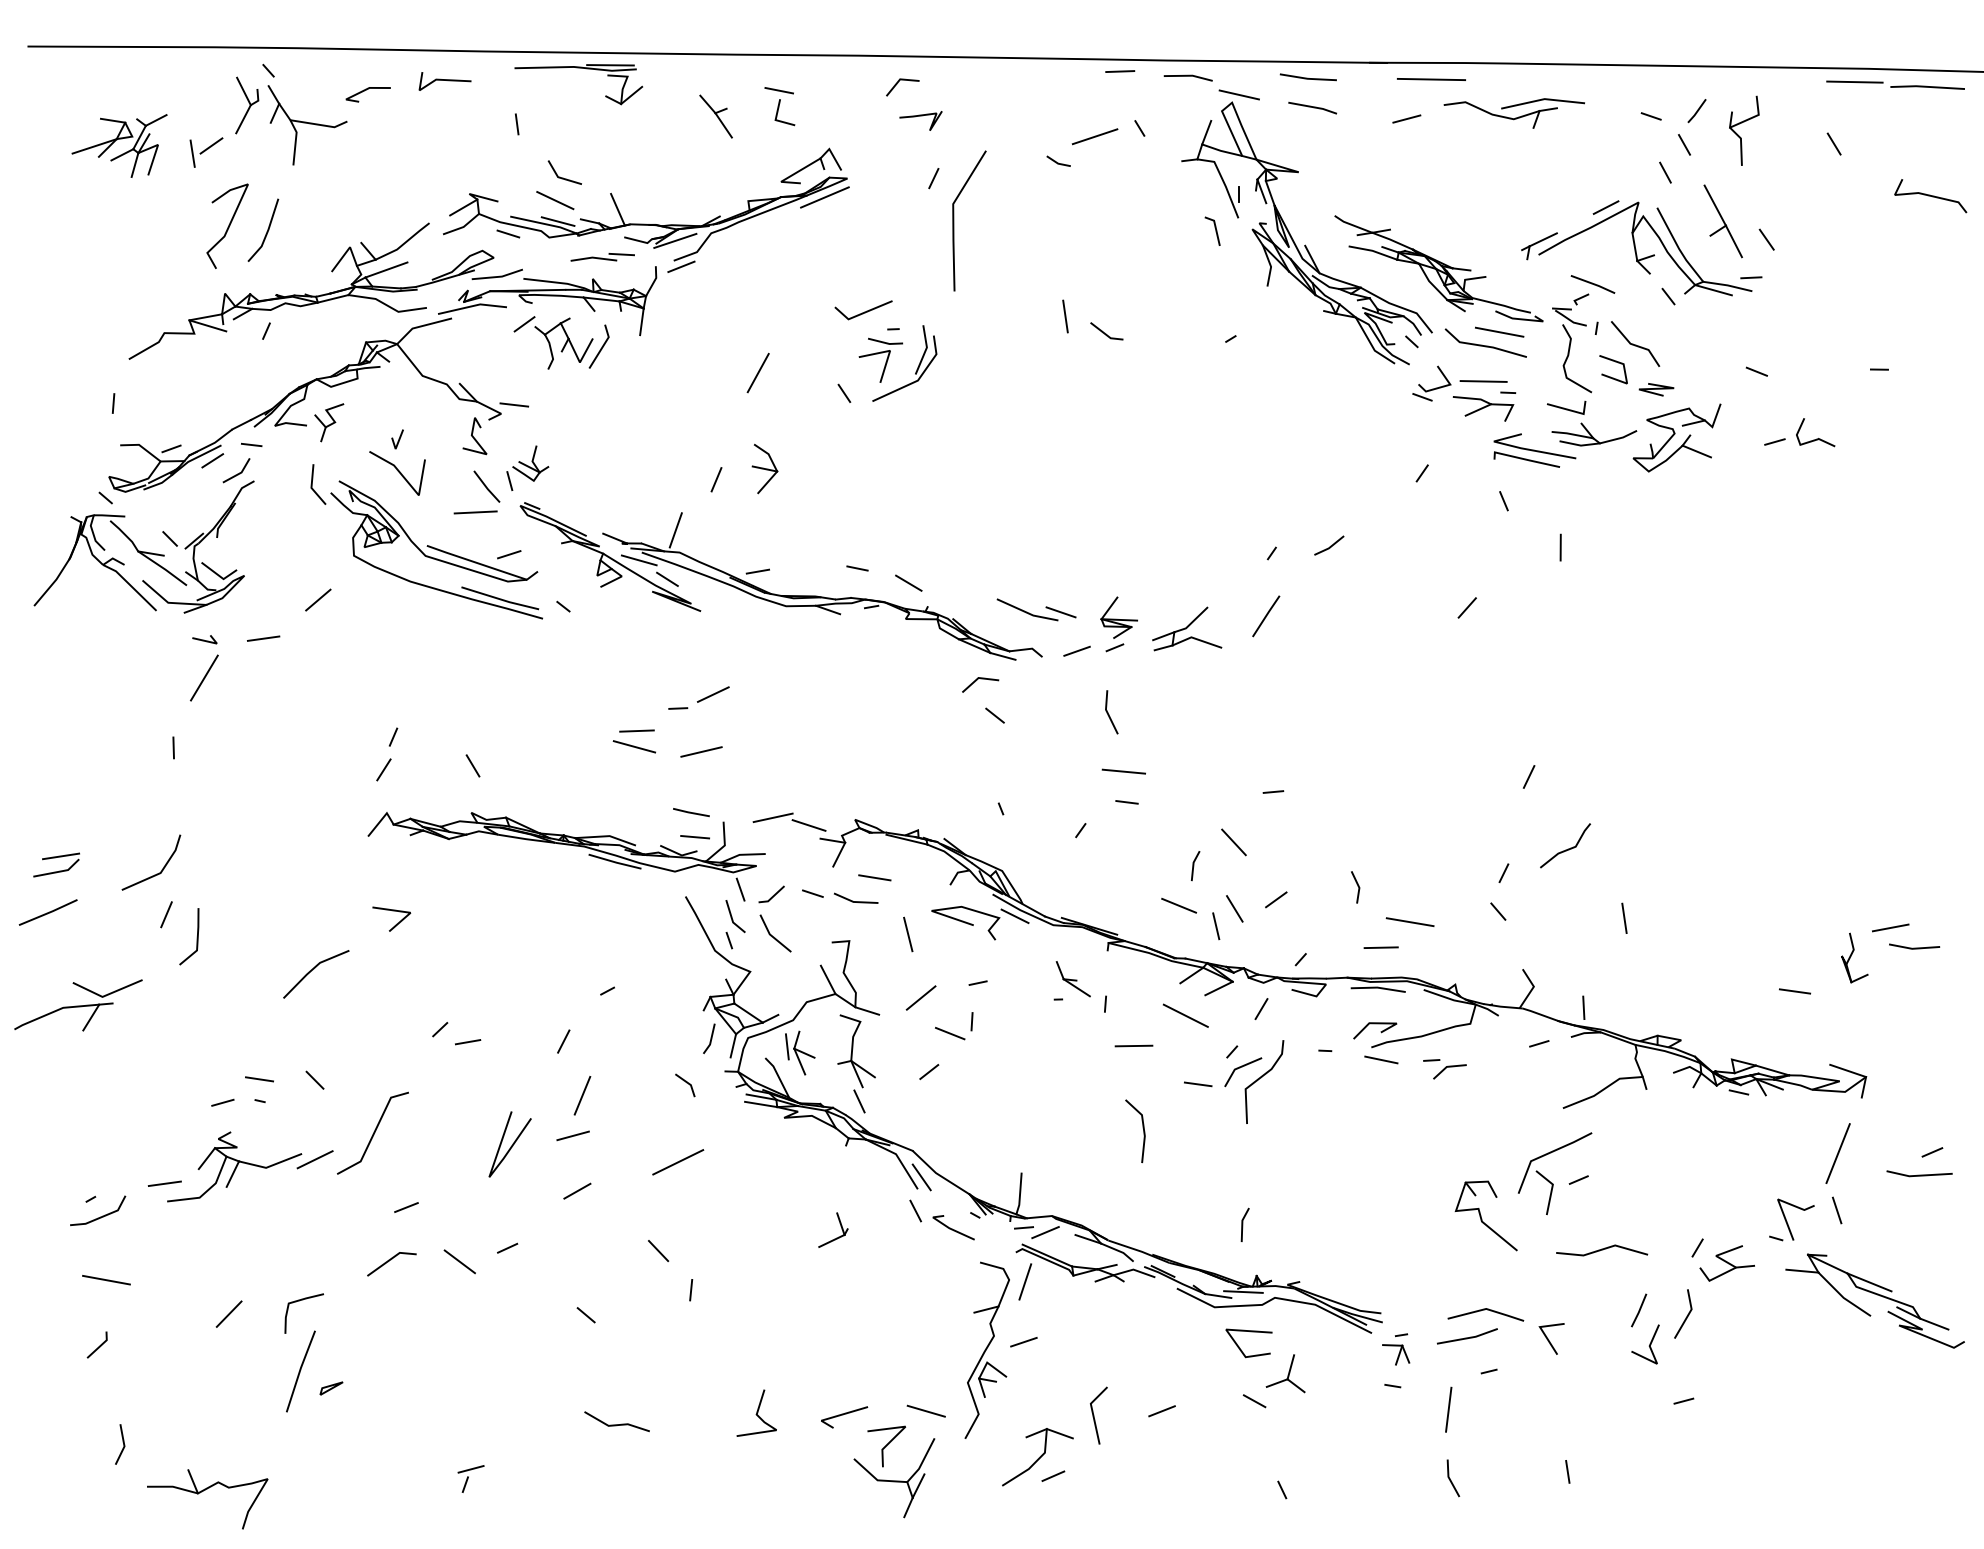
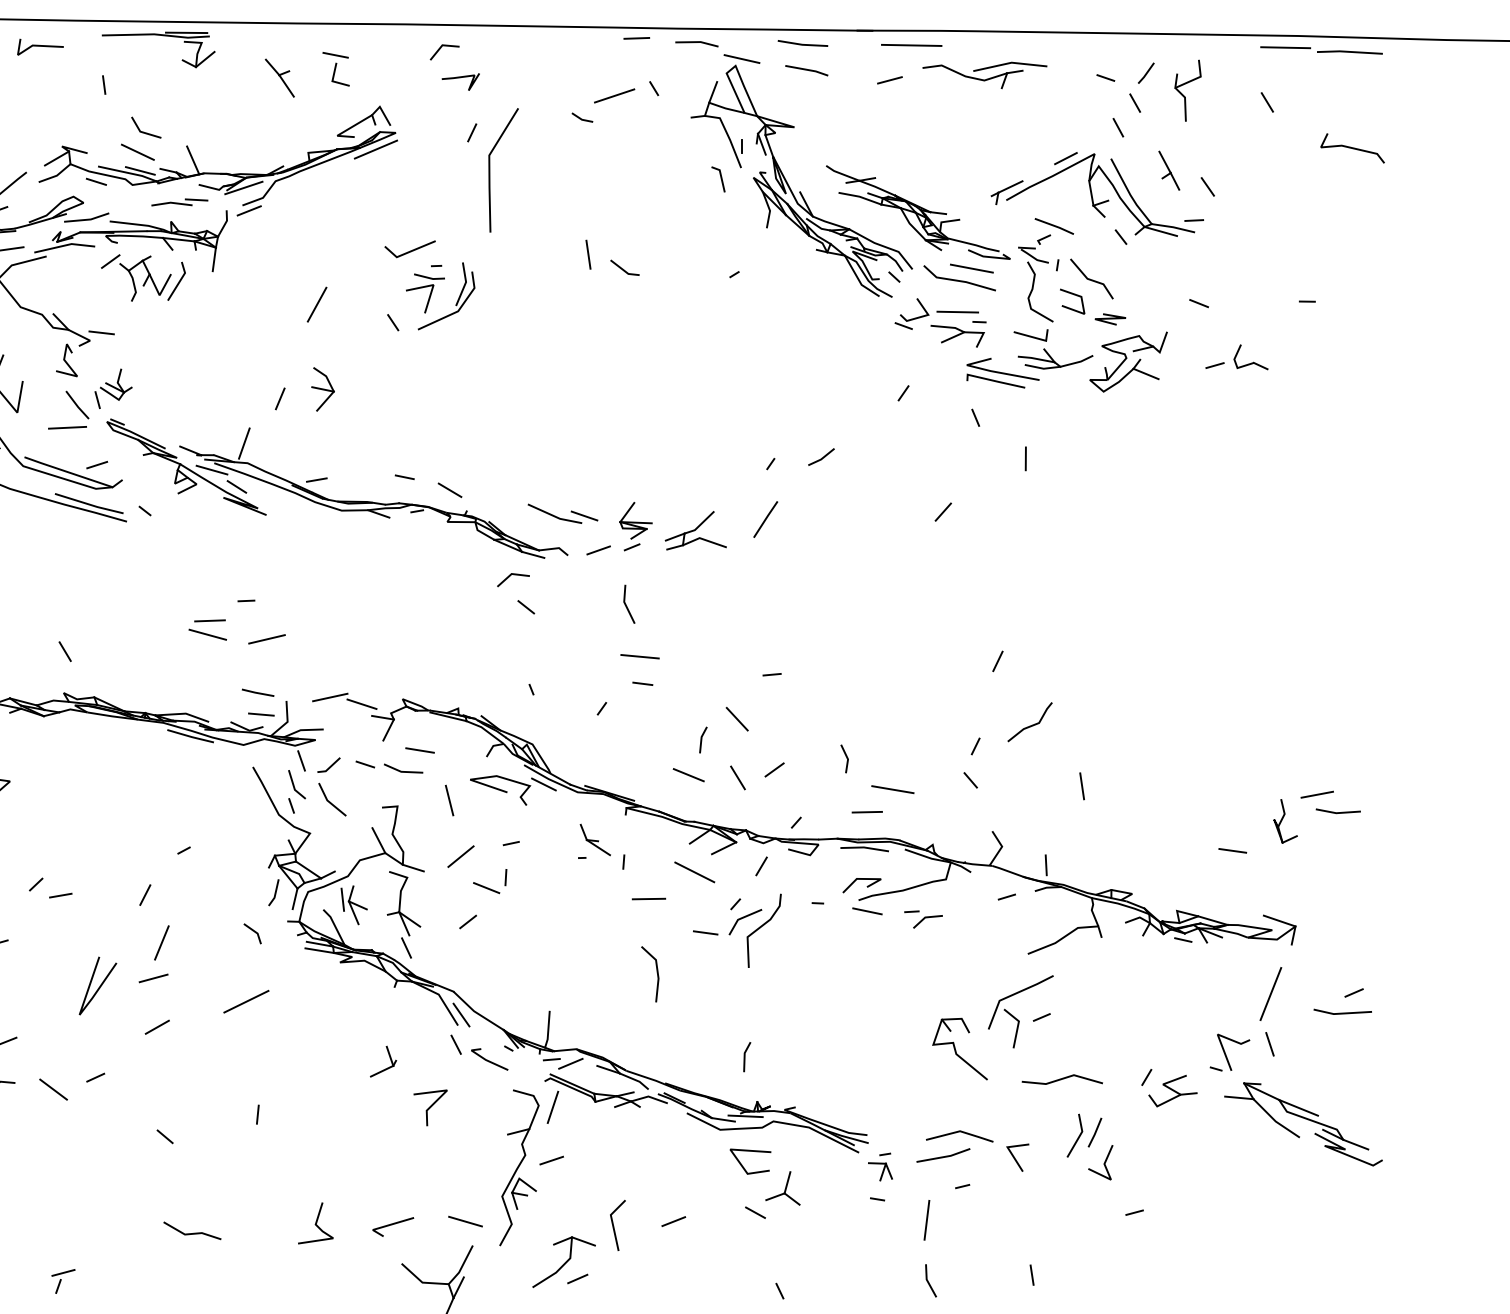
part: (1722, 221) -> (1168, 170), size x0.6
line: (712, 694) -> (276, 588), removed
line: (1216, 926) -> (721, 793), removed
line: (658, 1250) -> (229, 1079), removed
line: (1687, 1314) -> (1078, 1136), moved
line: (886, 1446) -> (430, 1107), moved

